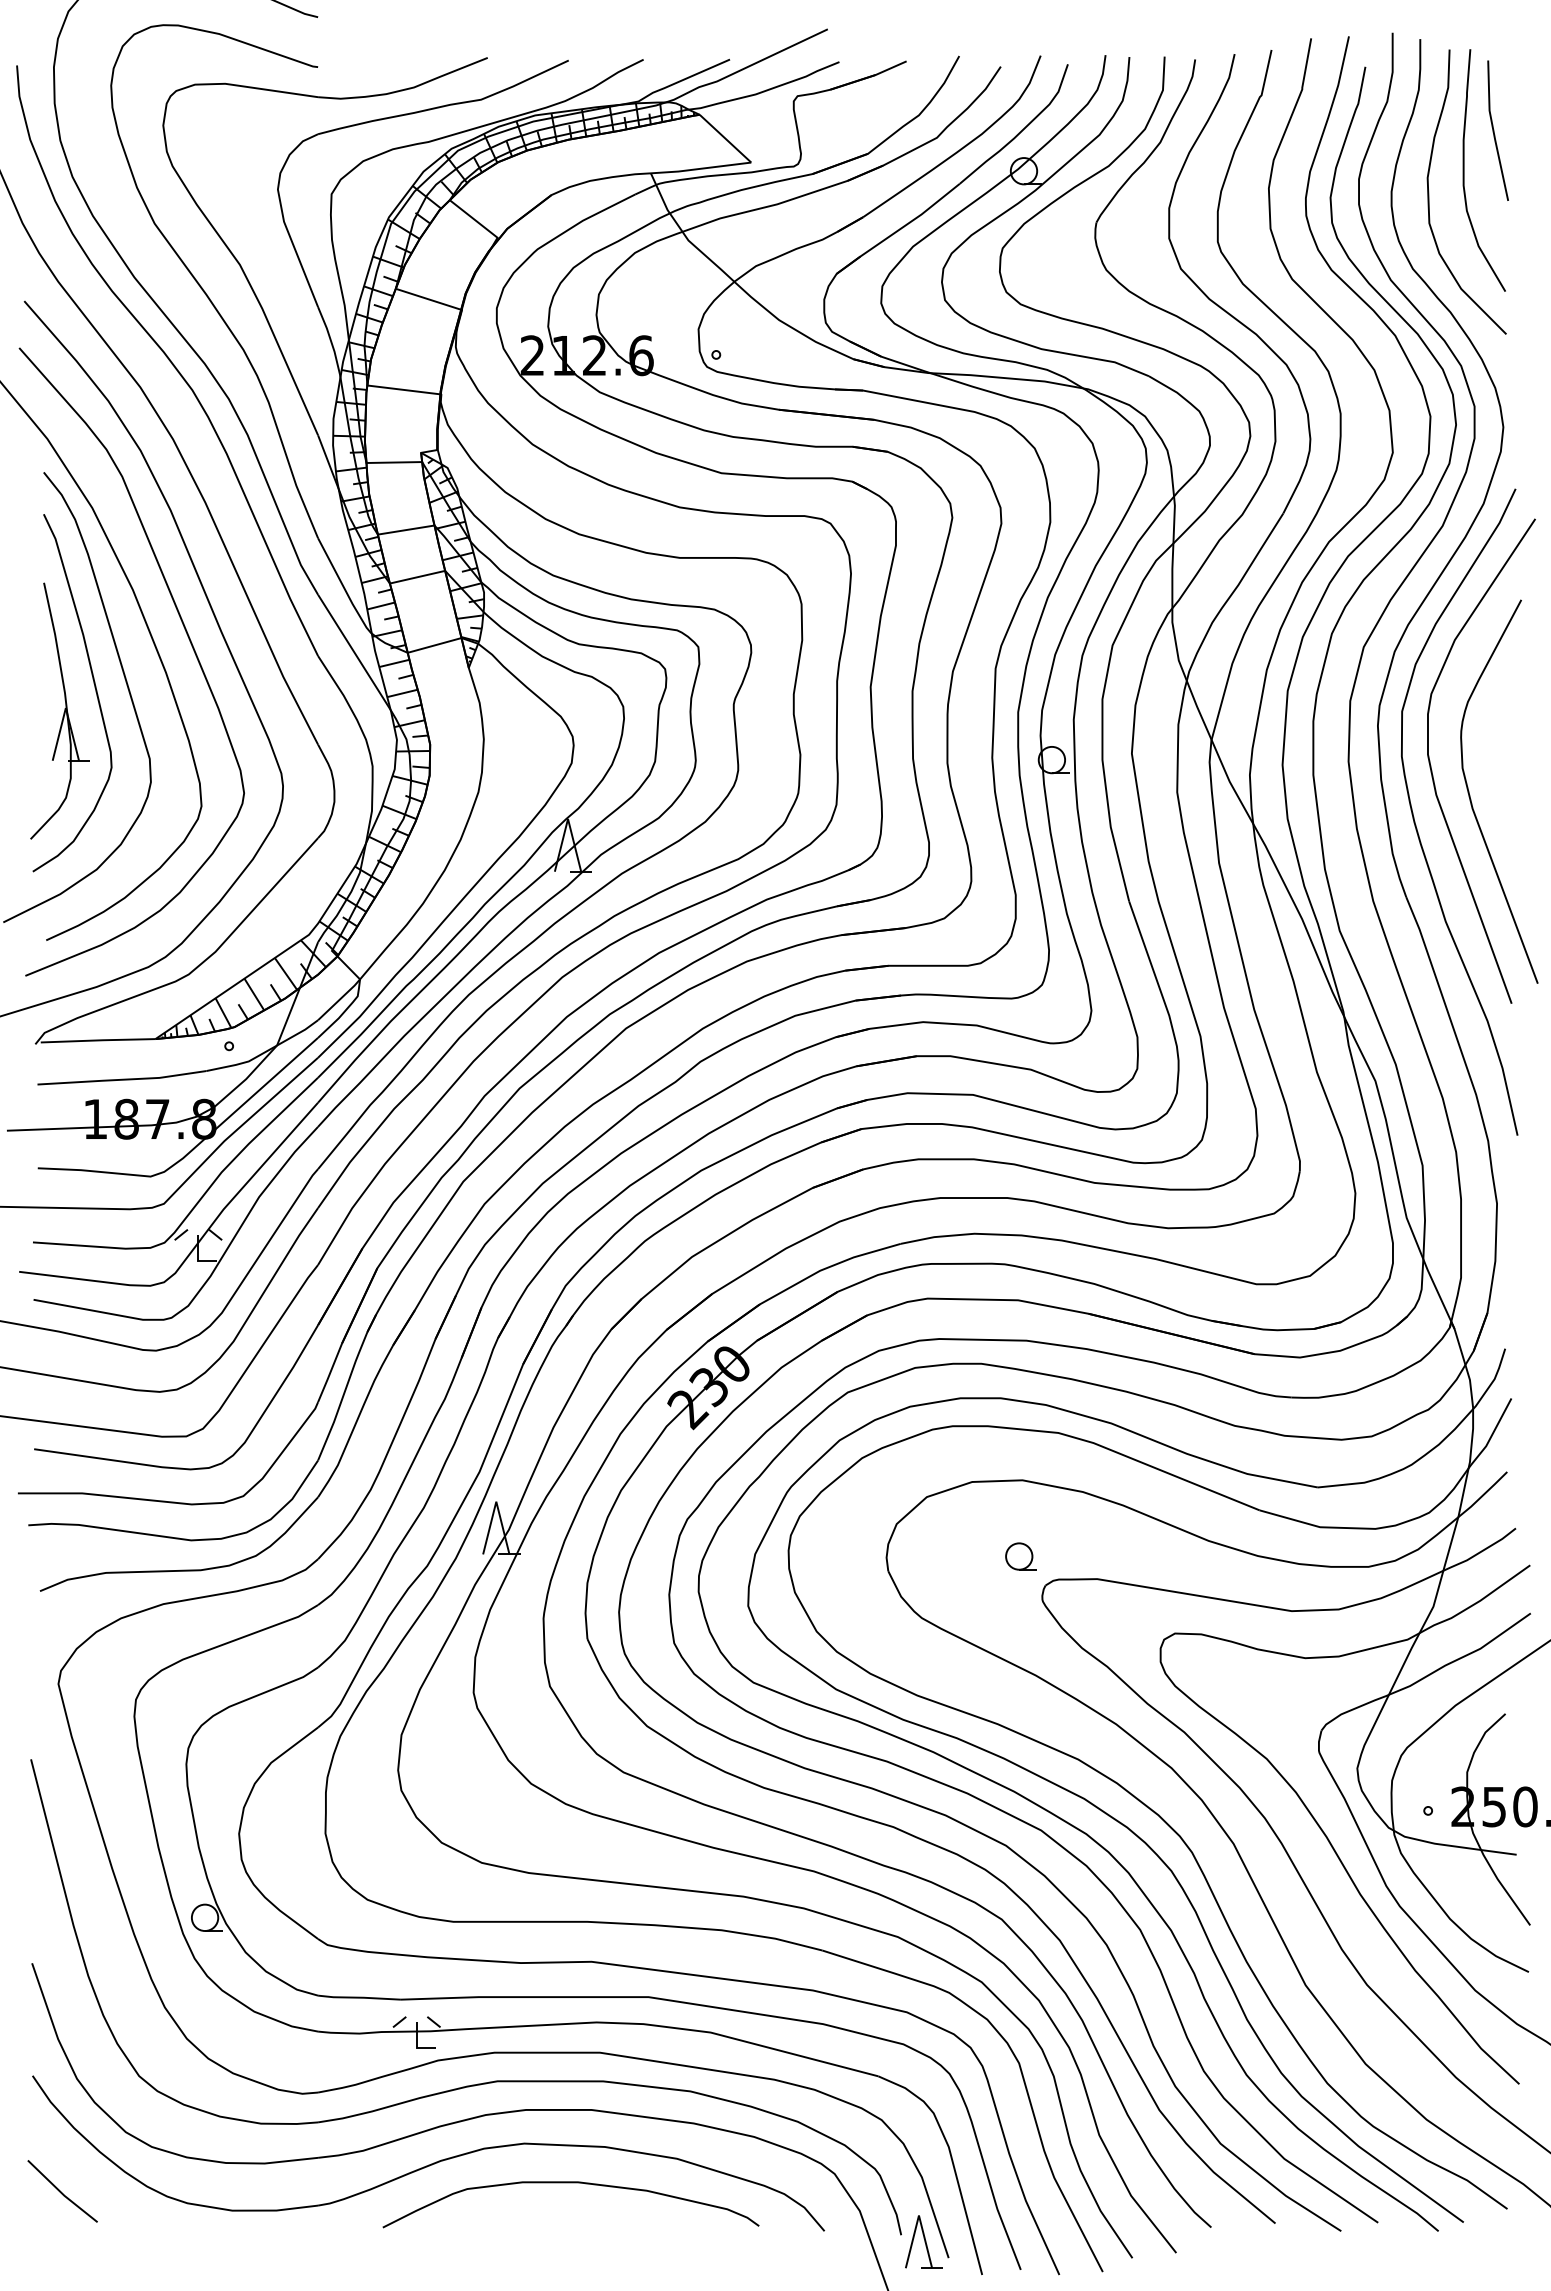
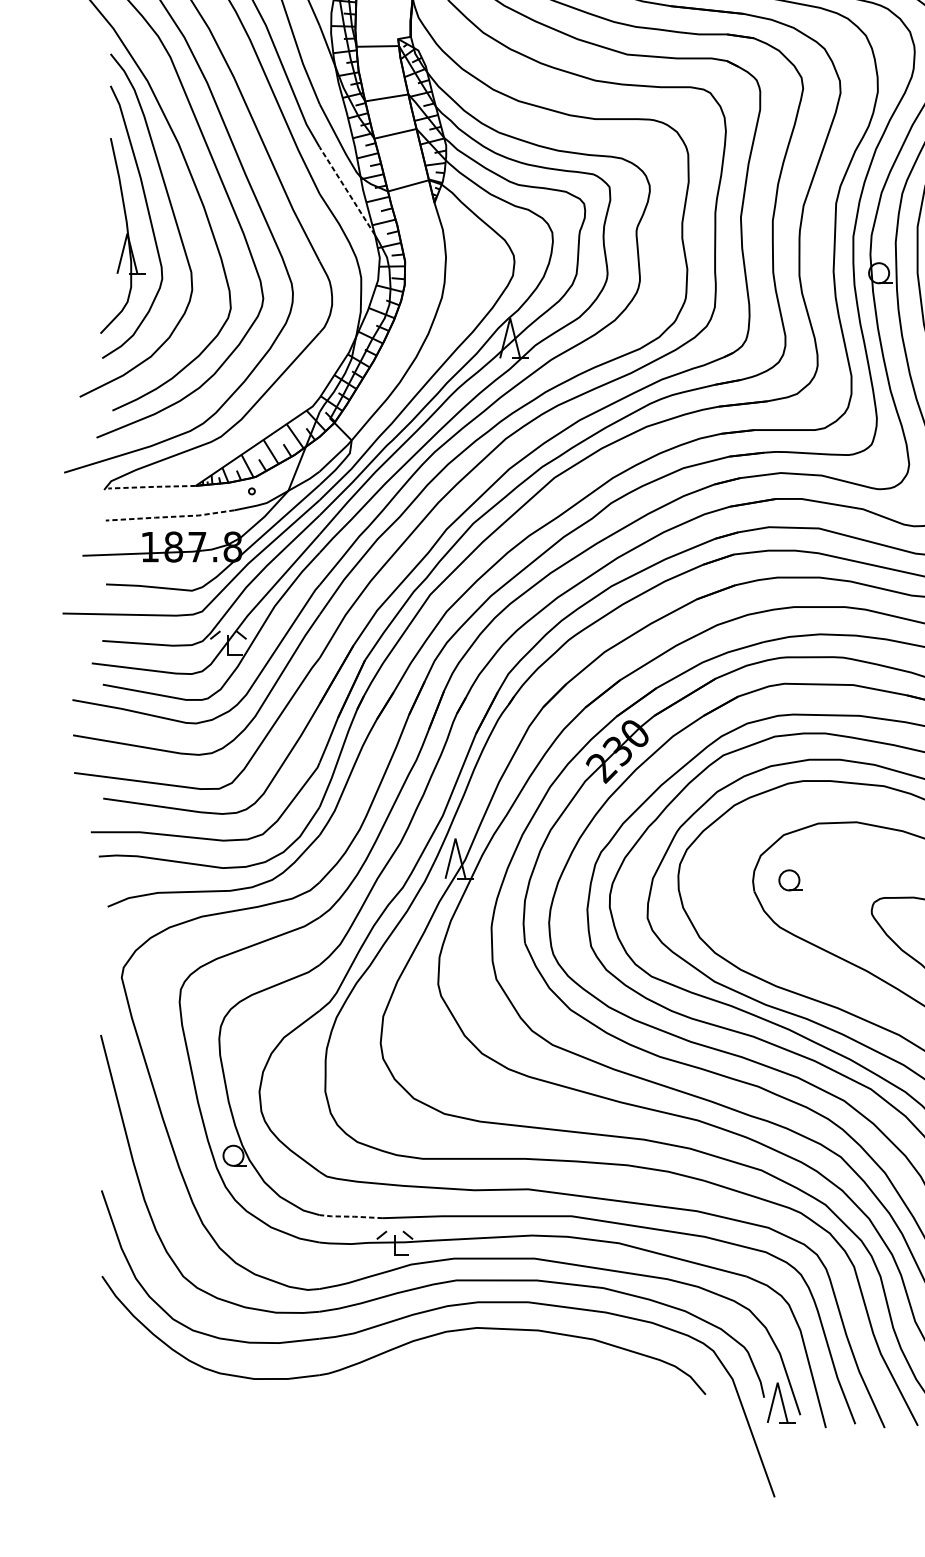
line: (354, 651) -> (347, 190), solid -> dashed
line: (98, 1040) -> (152, 487), solid -> dashed
line: (121, 1079) -> (169, 516), solid -> dashed
part: (1020, 1556) -> (790, 880), moved
line: (359, 1997) -> (351, 1216), solid -> dashed
curve: (570, 2183) -> (512, 1358), removed
line: (61, 2191) -> (124, 1364), removed

